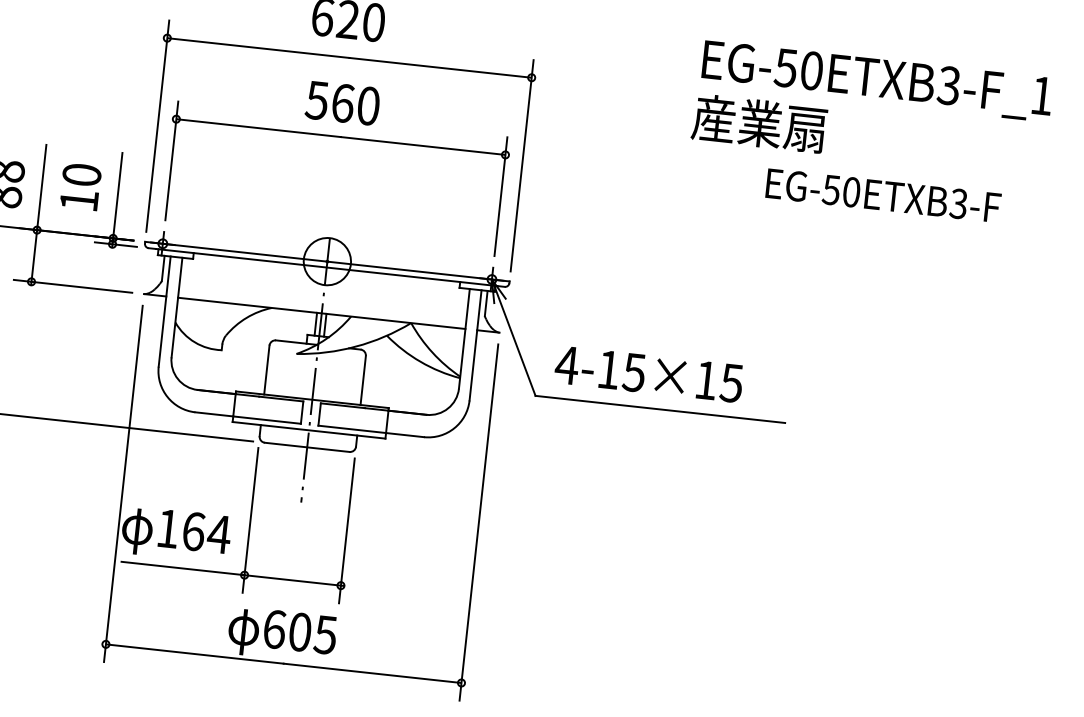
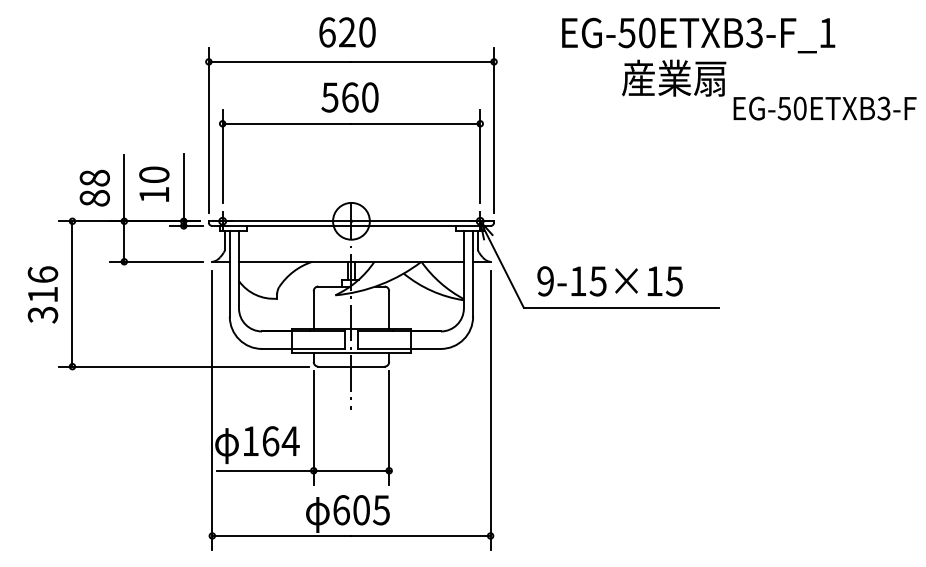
text: (877, 81) -> (698, 35), moved
text: (882, 195) -> (824, 108), moved
text: (566, 365) -> (545, 281), 4-15×15 -> 9-15×15

